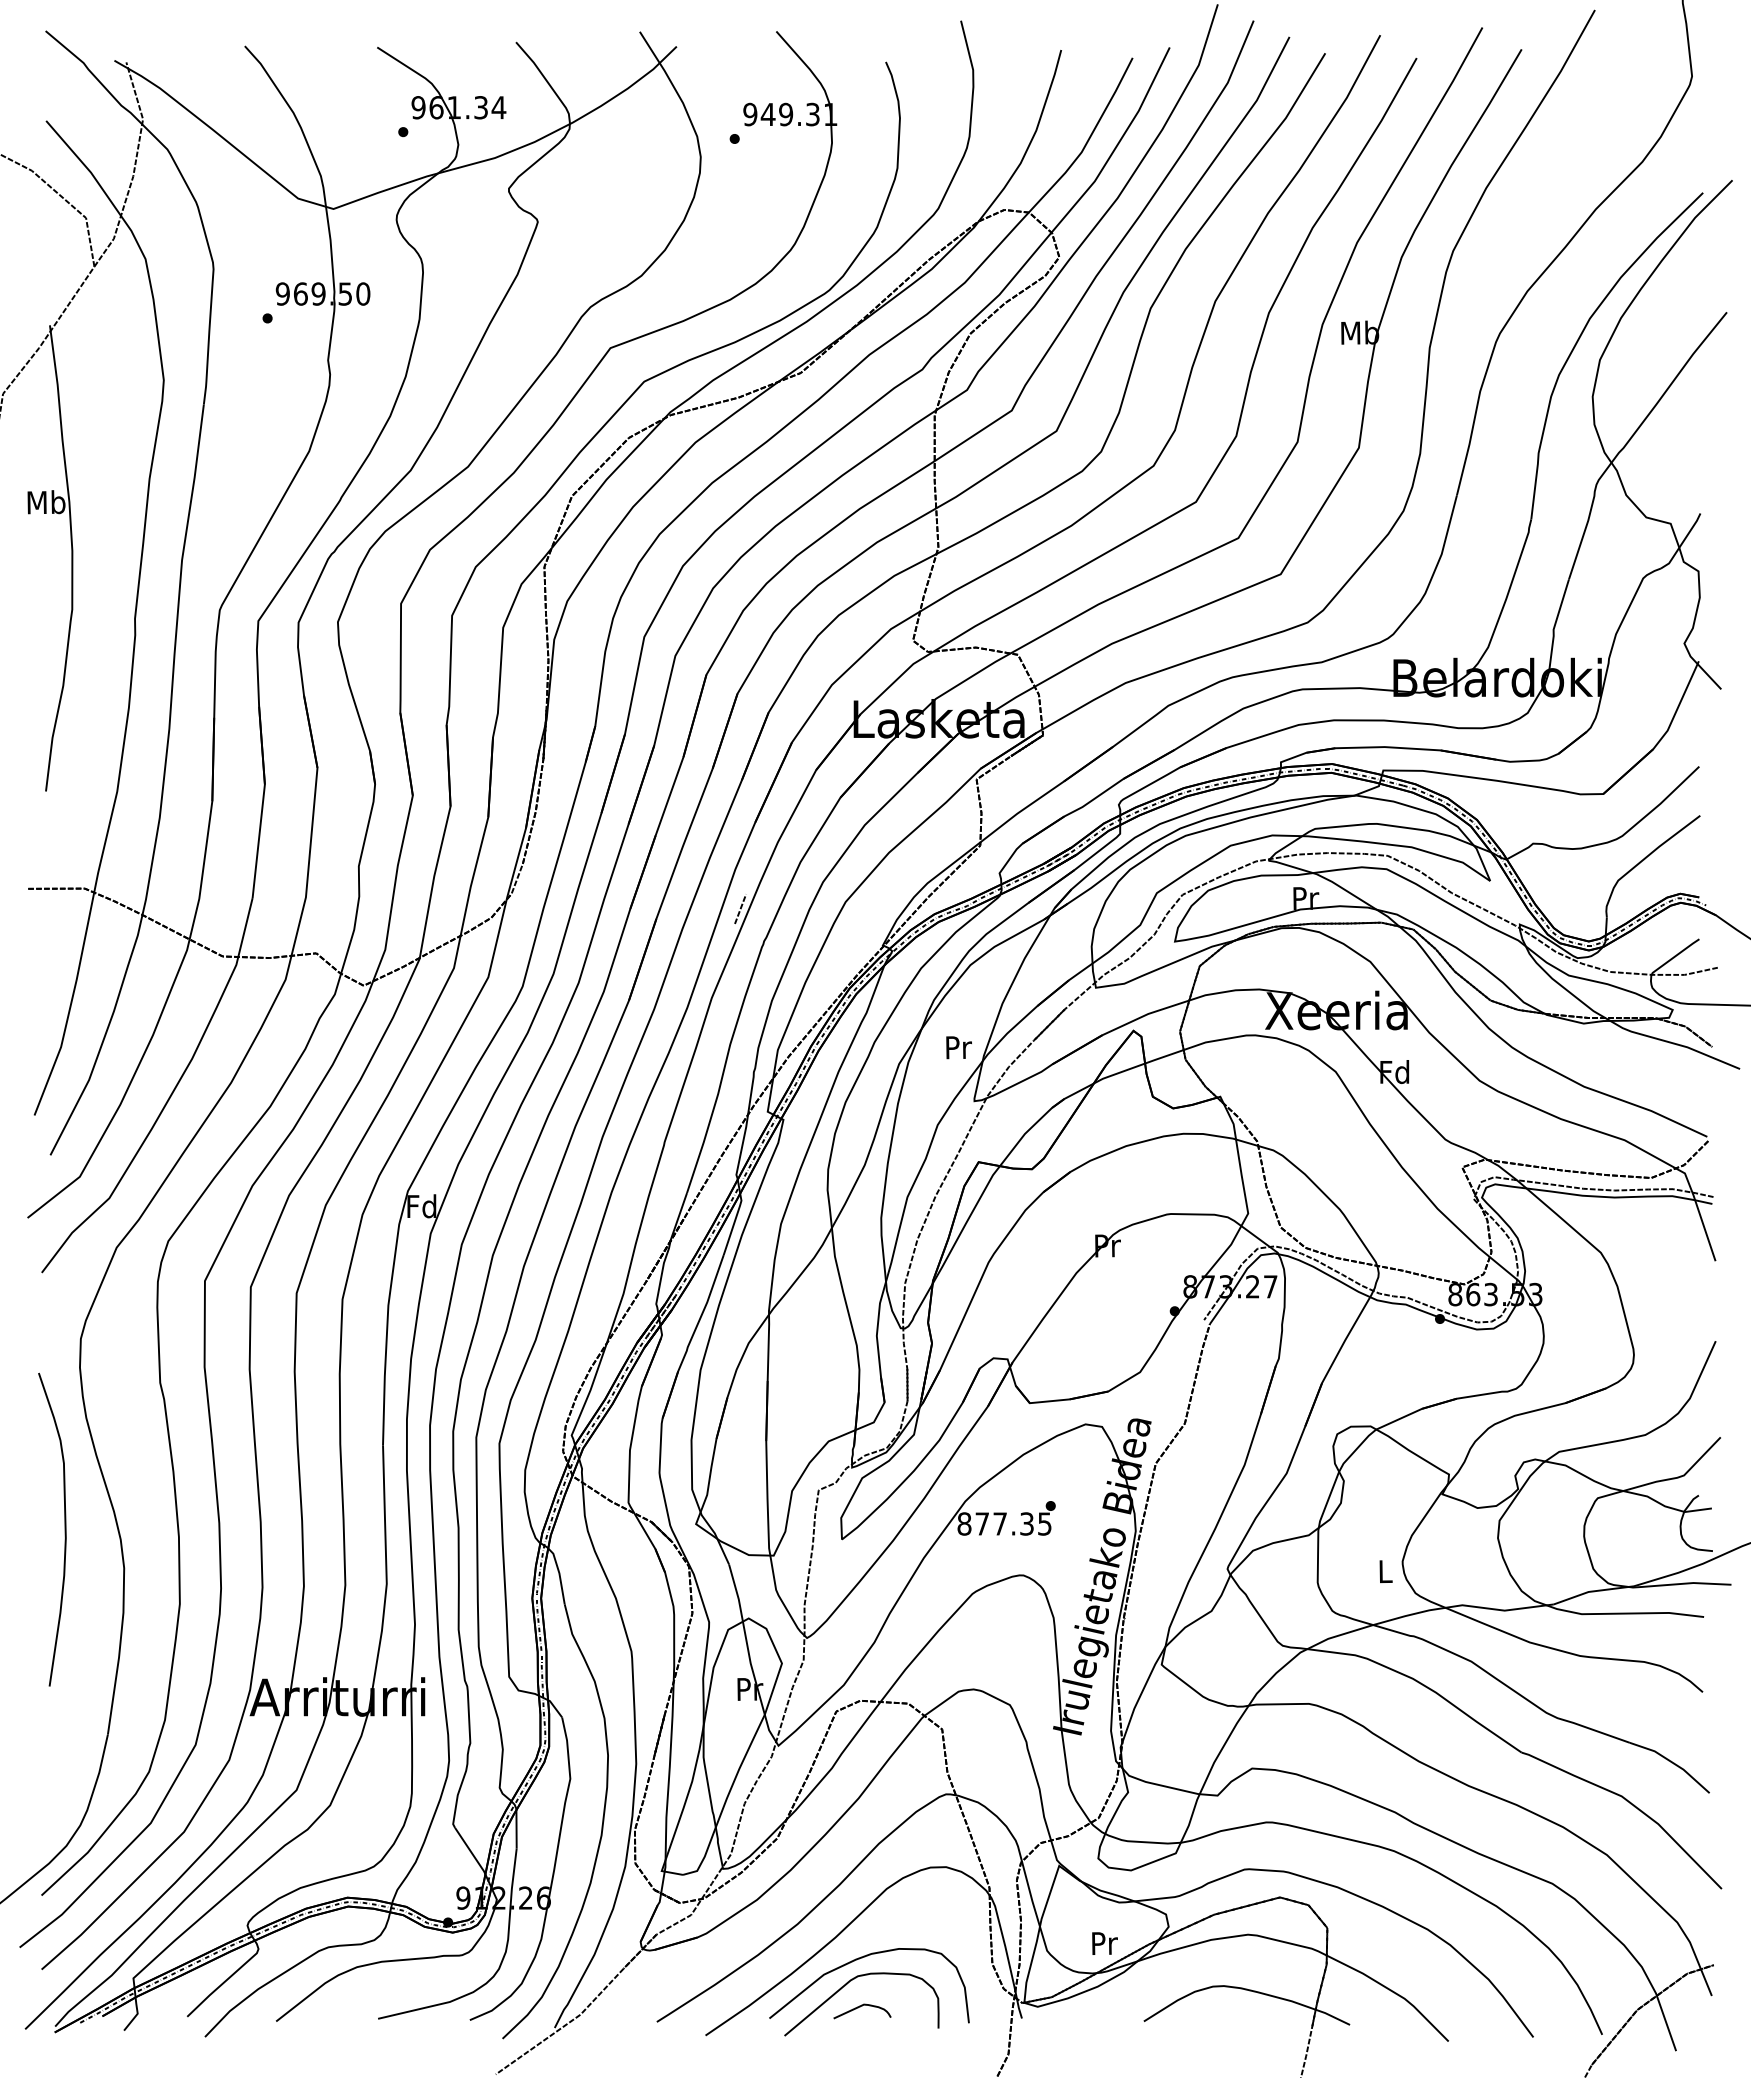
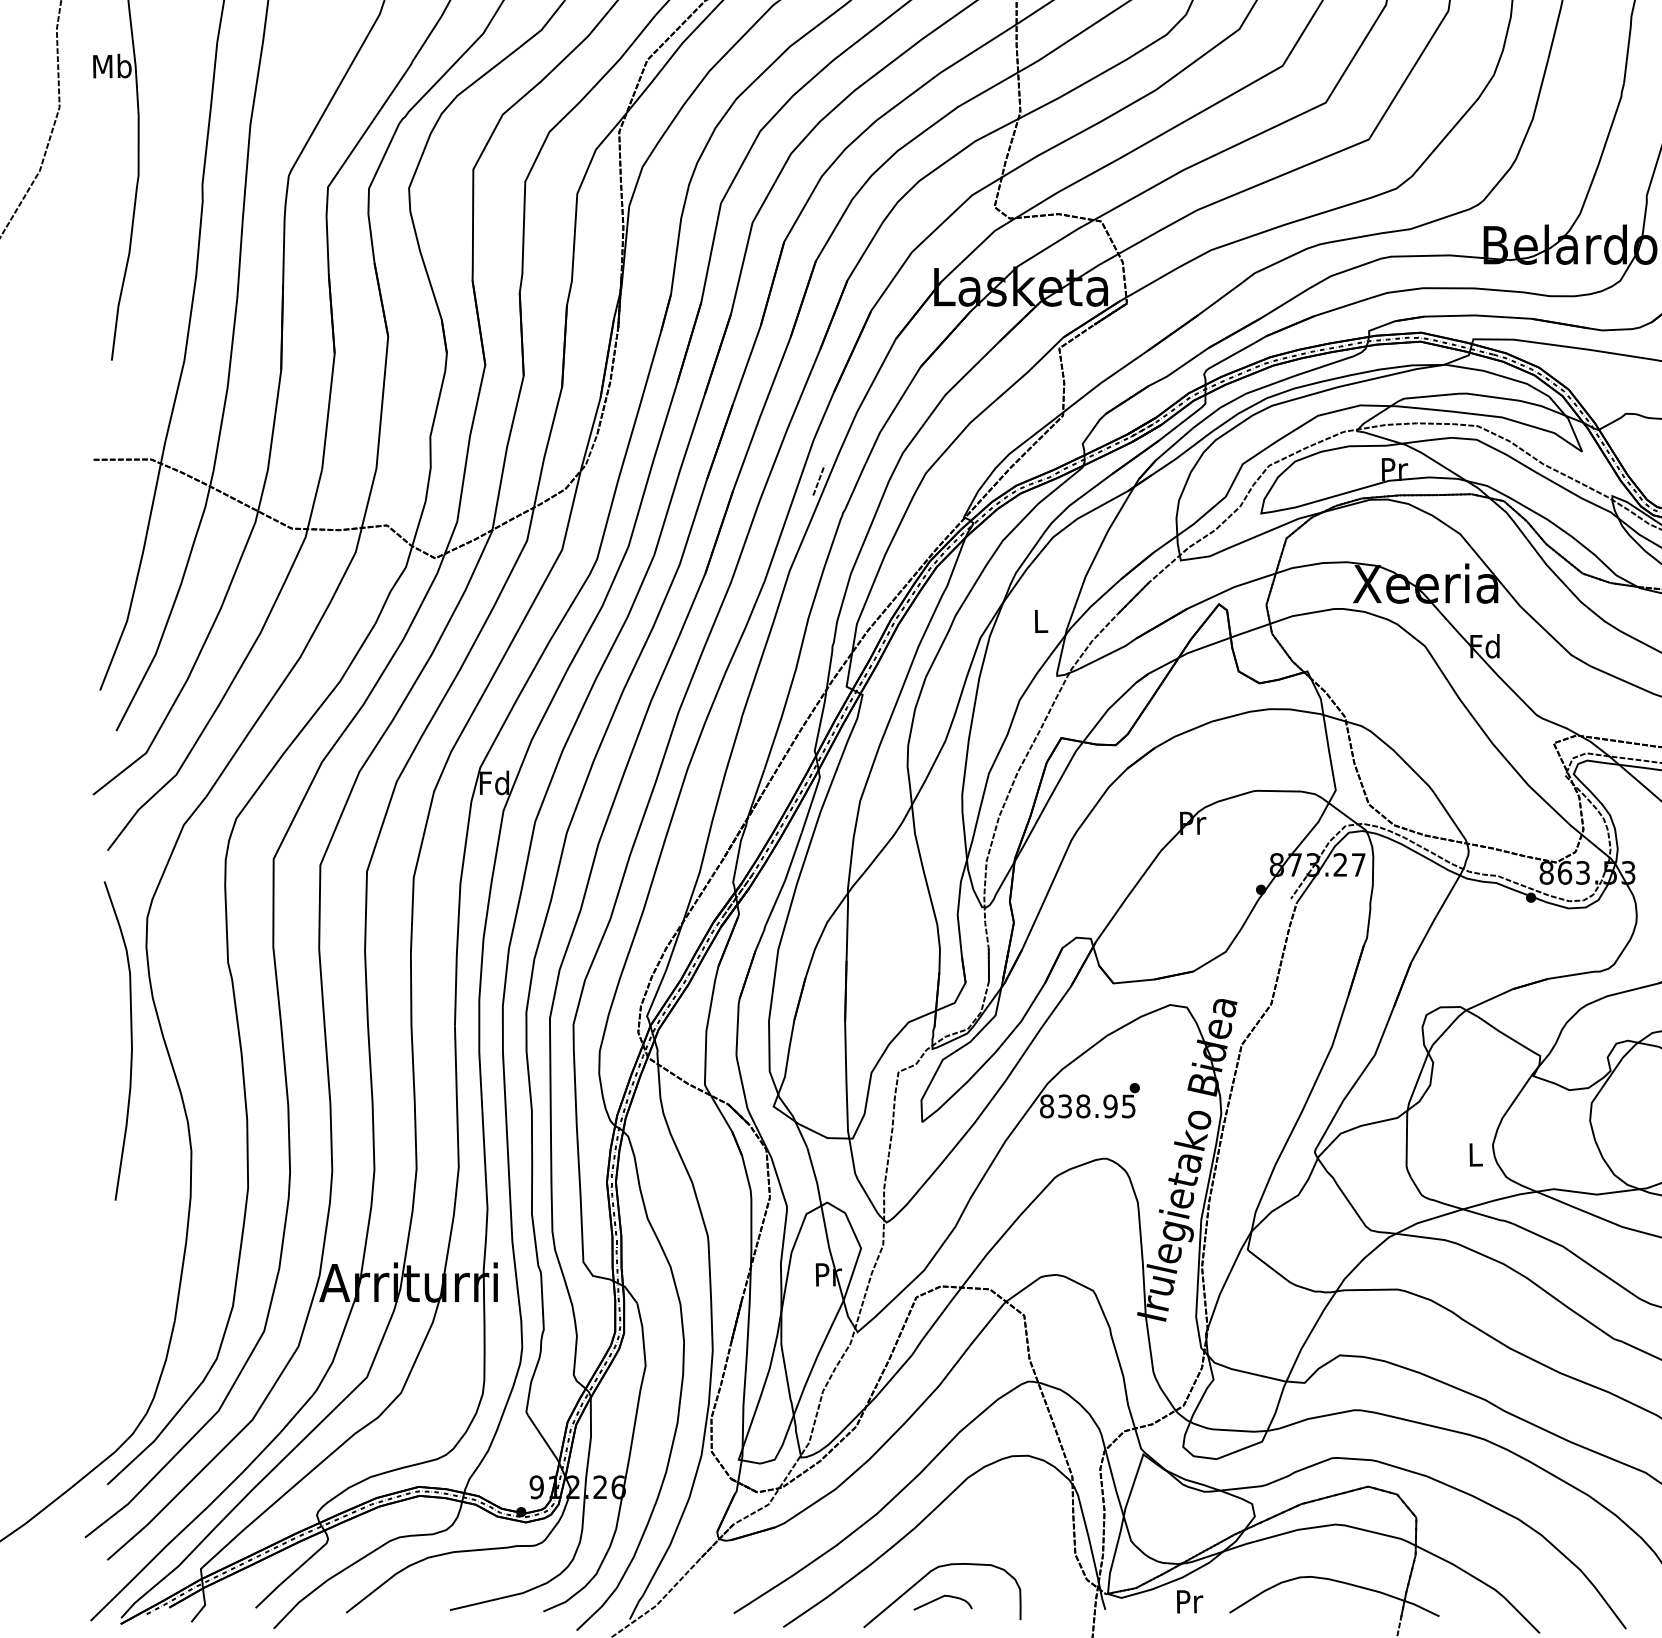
text: (958, 1047) -> (1040, 621), Pr -> L
text: (1004, 1523) -> (1087, 1105), 877.35 -> 838.95
curve: (64, 1529) -> (130, 1040), moved
text: (1104, 1943) -> (1189, 1601), moved
curve: (859, 1959) -> (940, 1549), removed

